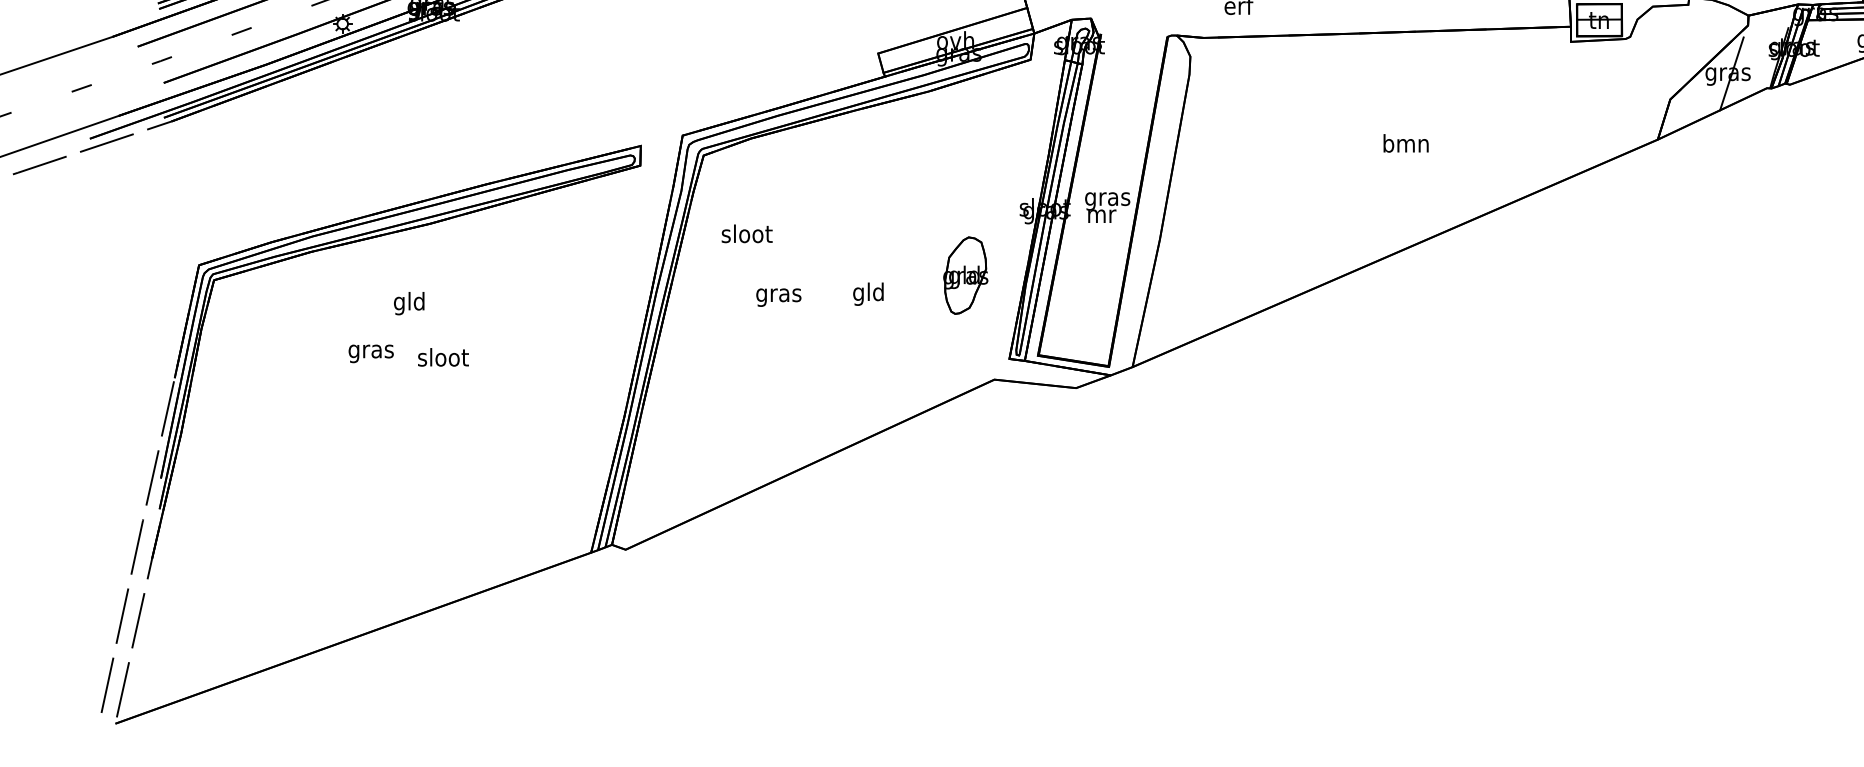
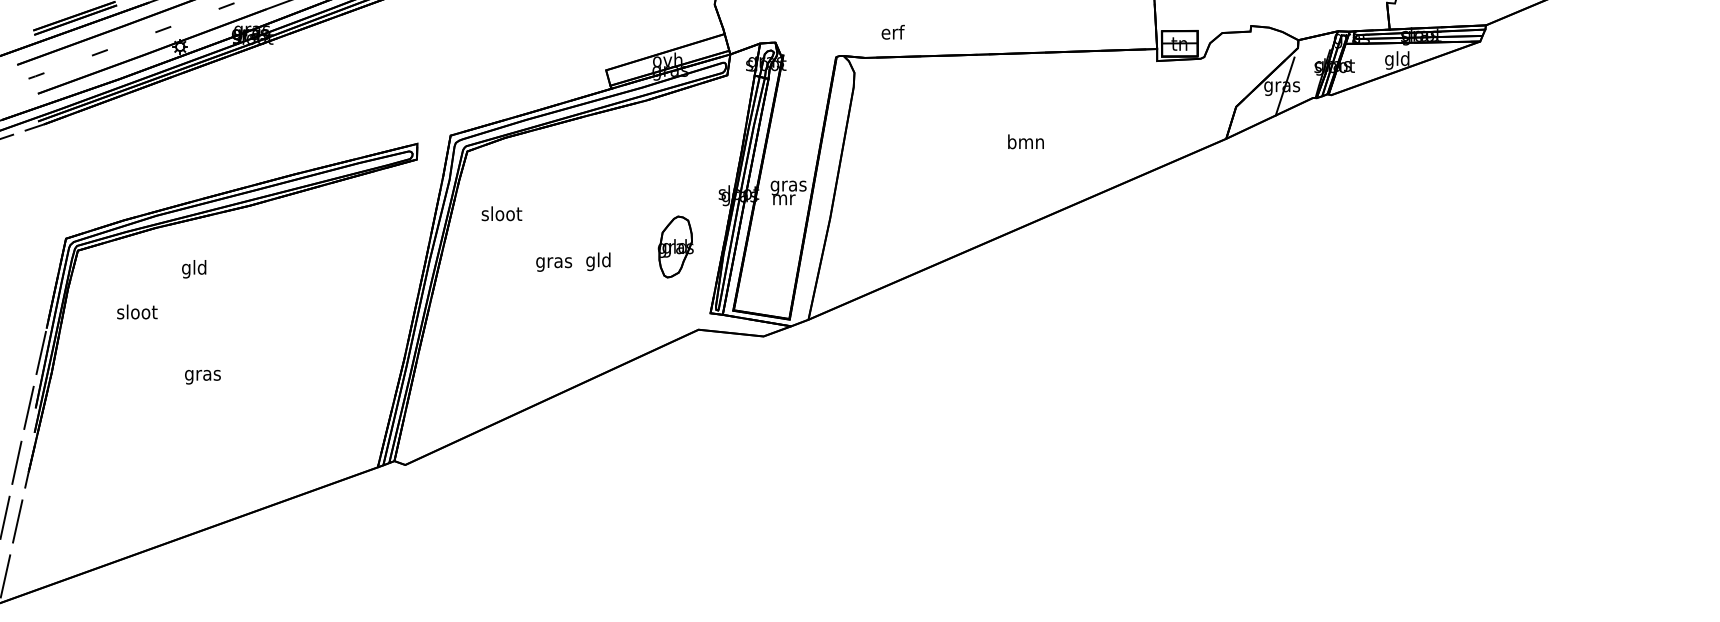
text: (779, 297) -> (554, 264), moved
text: (409, 303) -> (194, 269), moved
text: (370, 352) -> (202, 376), moved
text: (443, 356) -> (137, 311), moved

